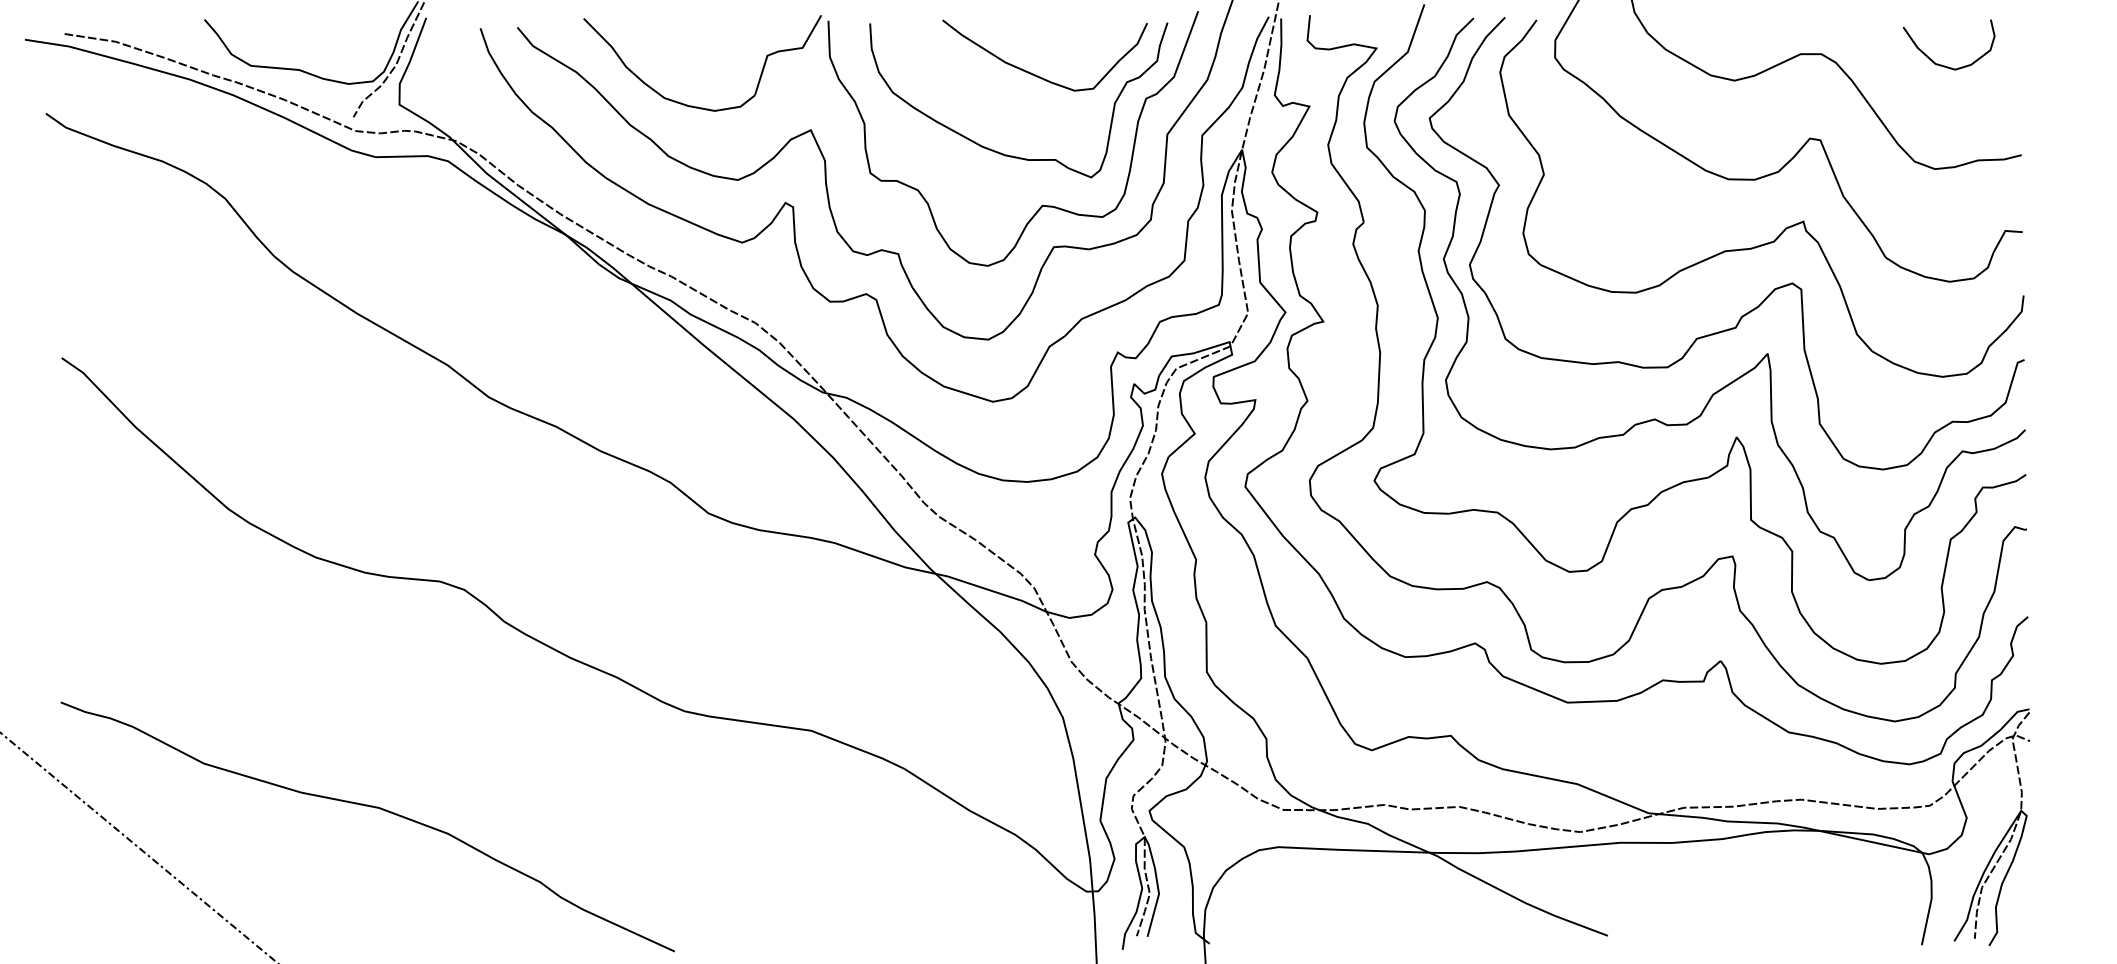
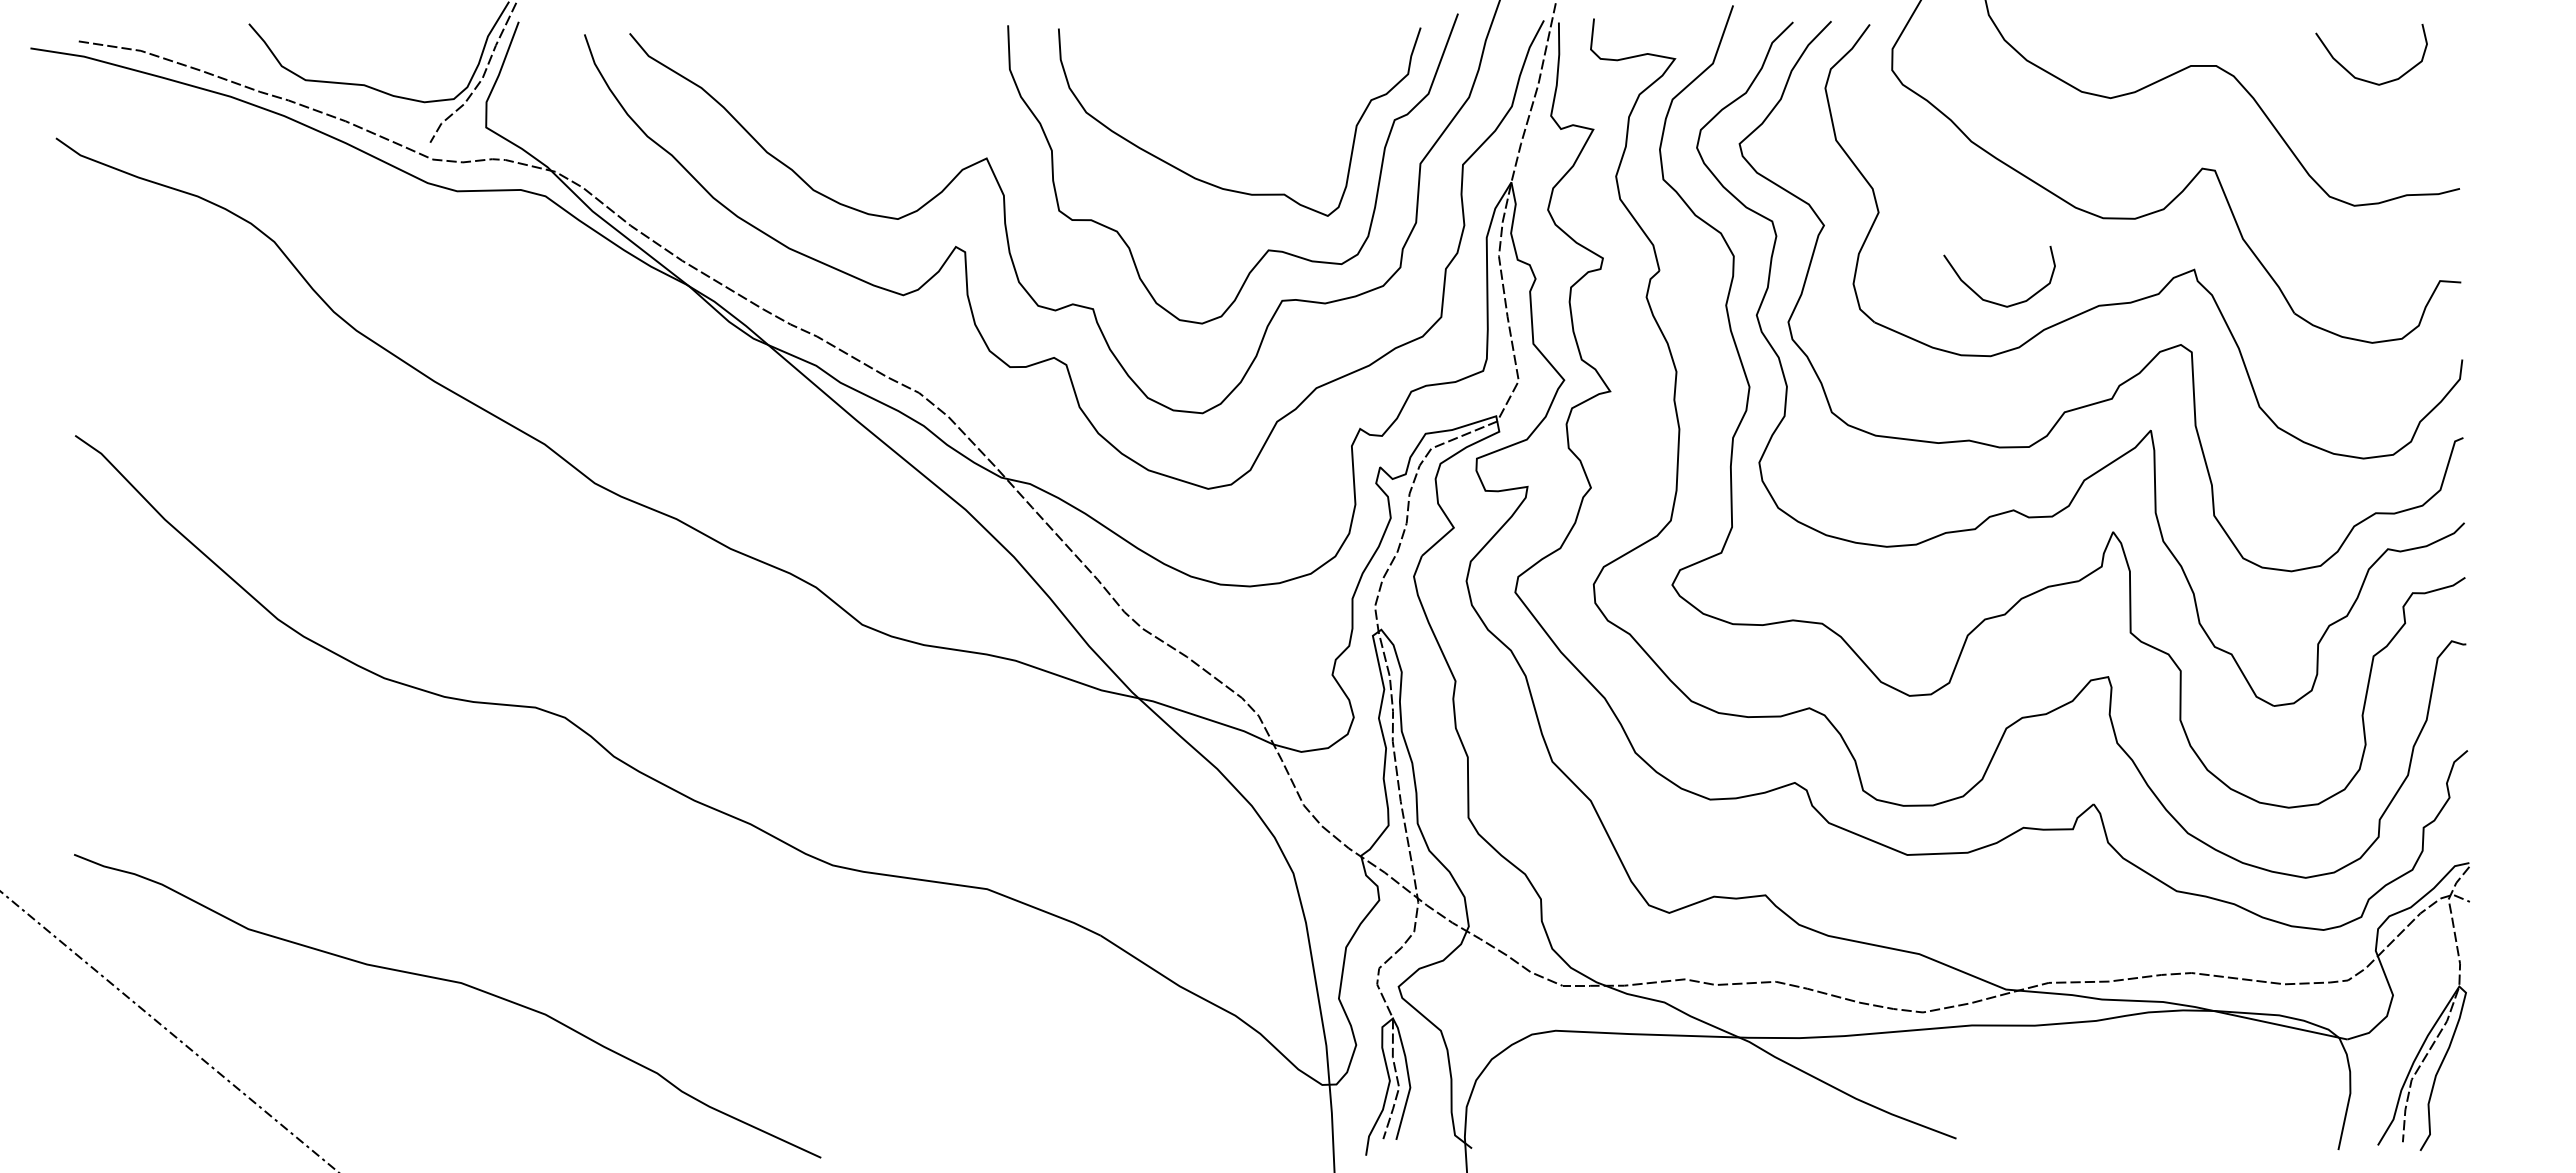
curve: (1035, 74) -> (1259, 90), removed
part: (695, 106) -> (846, 129), removed
curve: (1637, 247) -> (1992, 301), added

